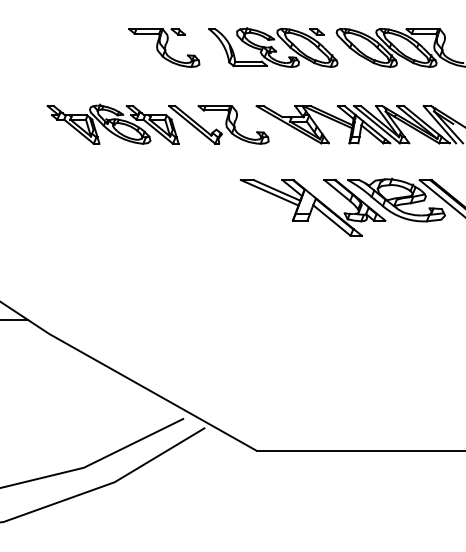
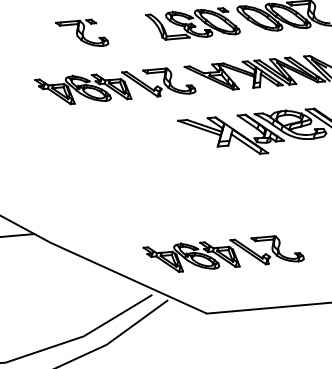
part: (164, 47) -> (82, 33), moved
part: (287, 369) -> (223, 253), added

